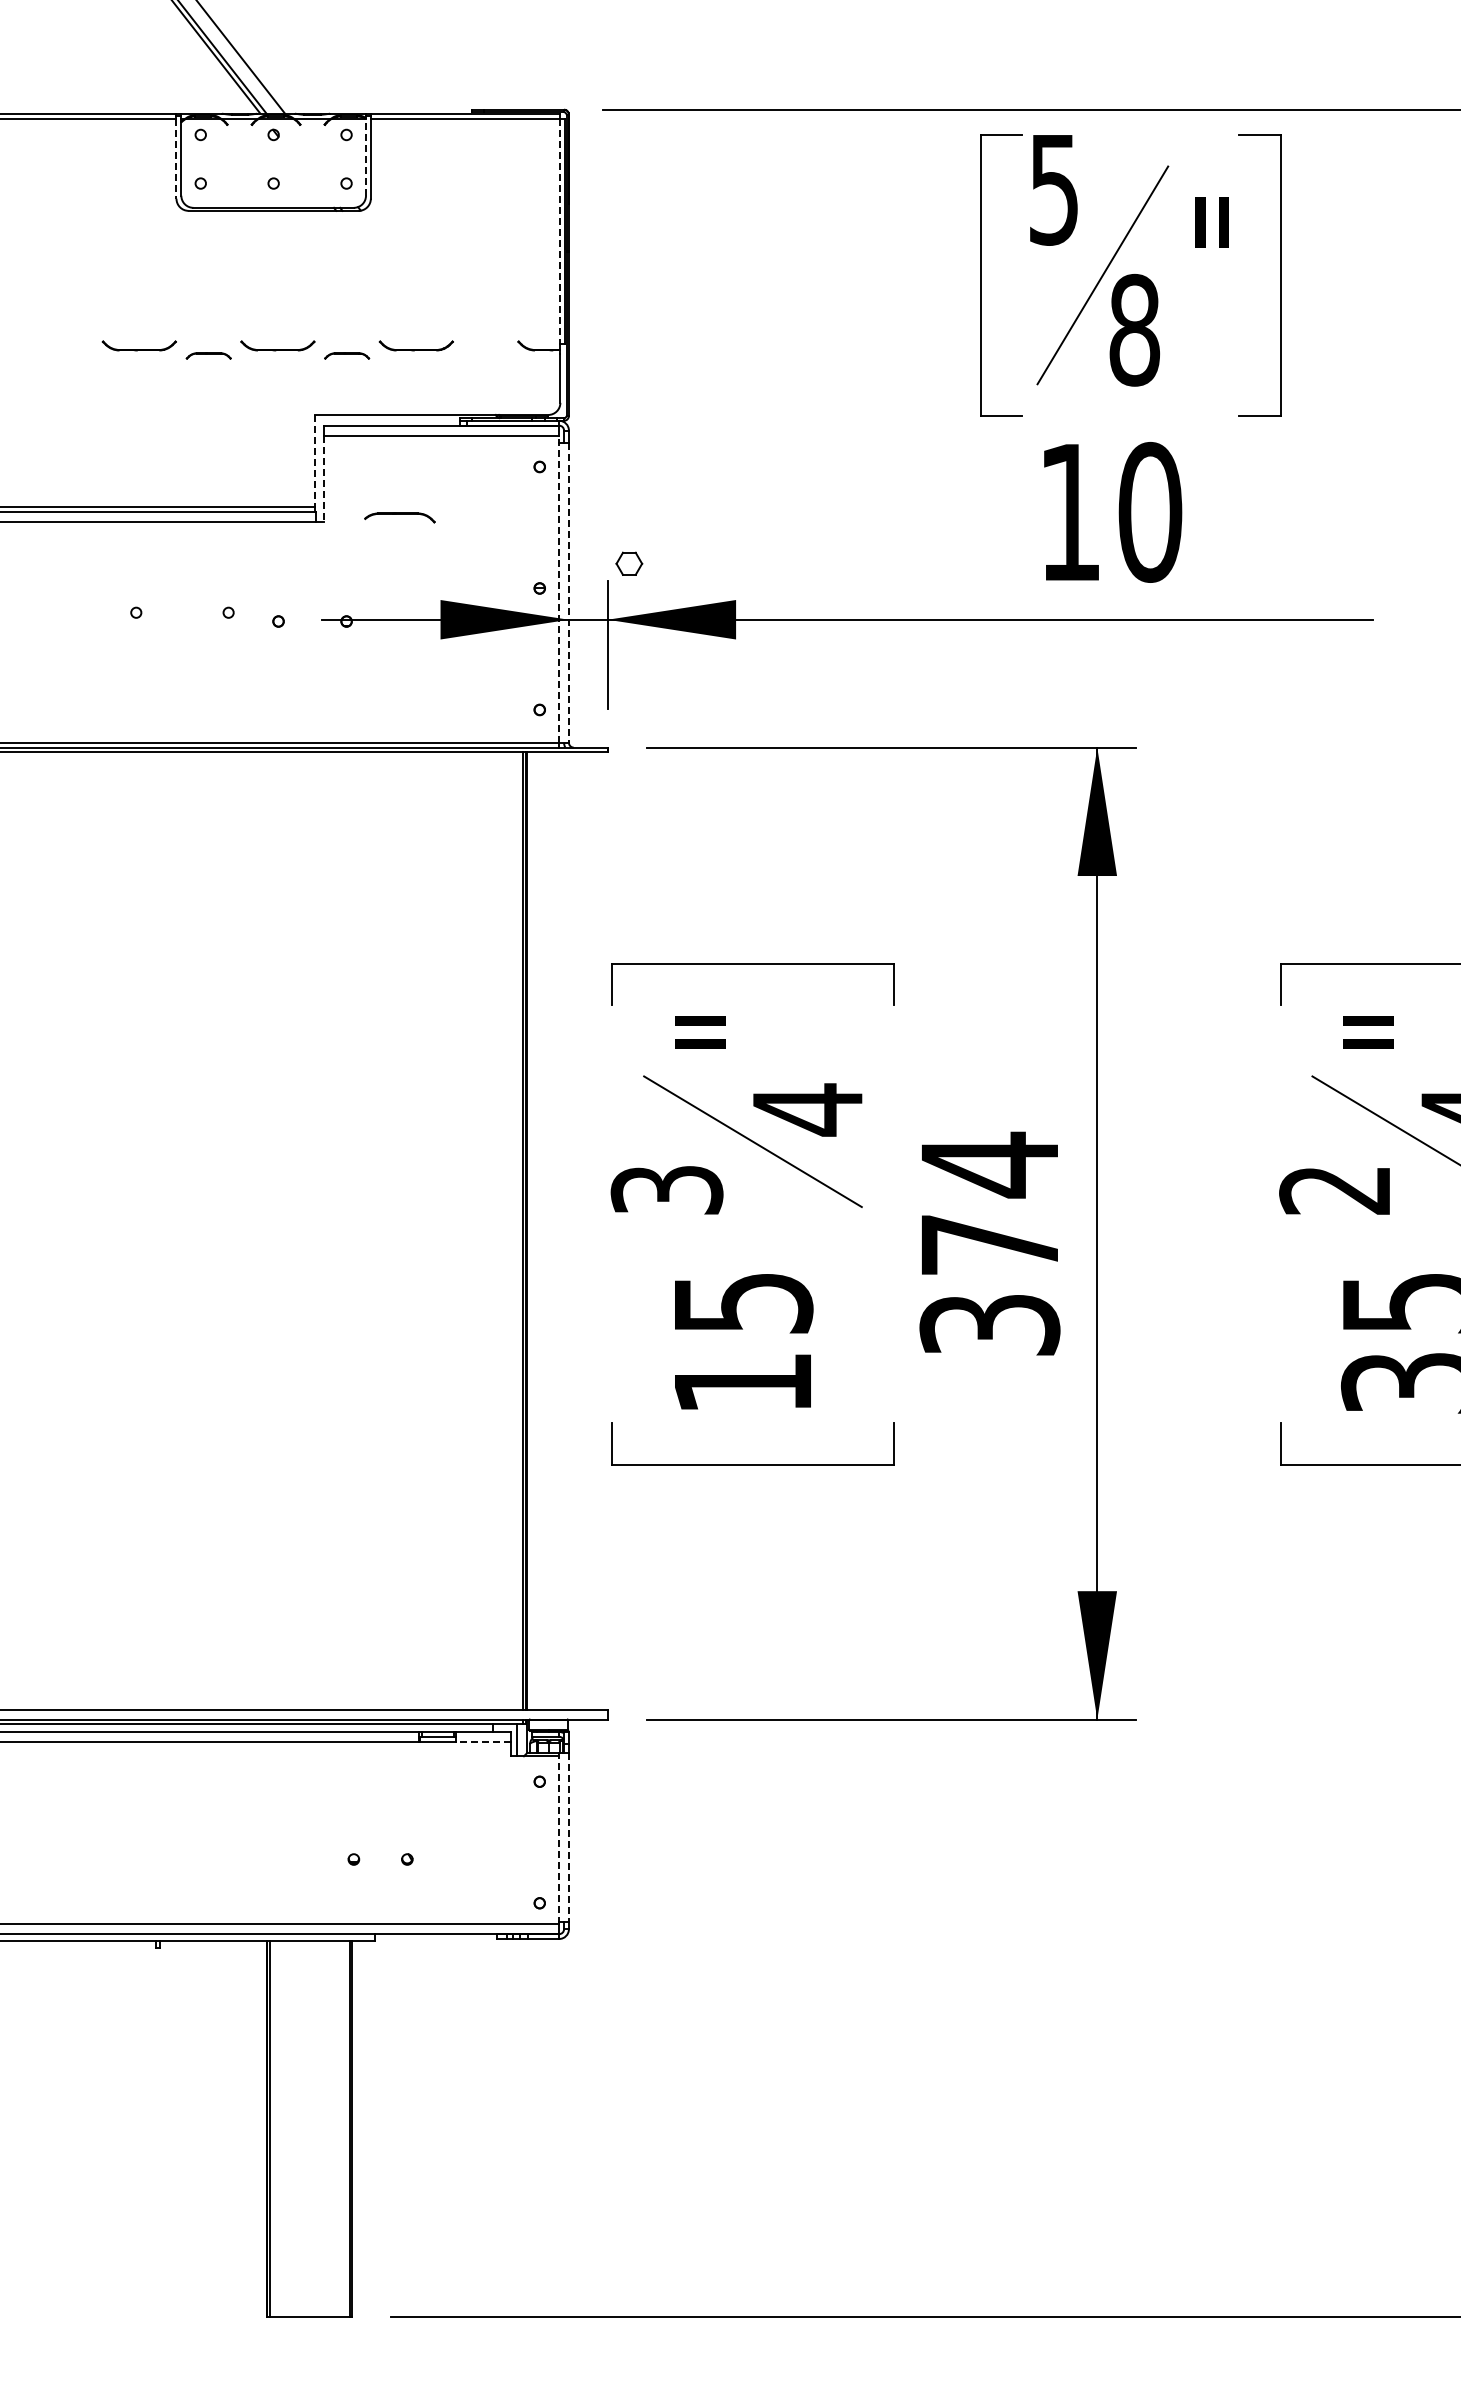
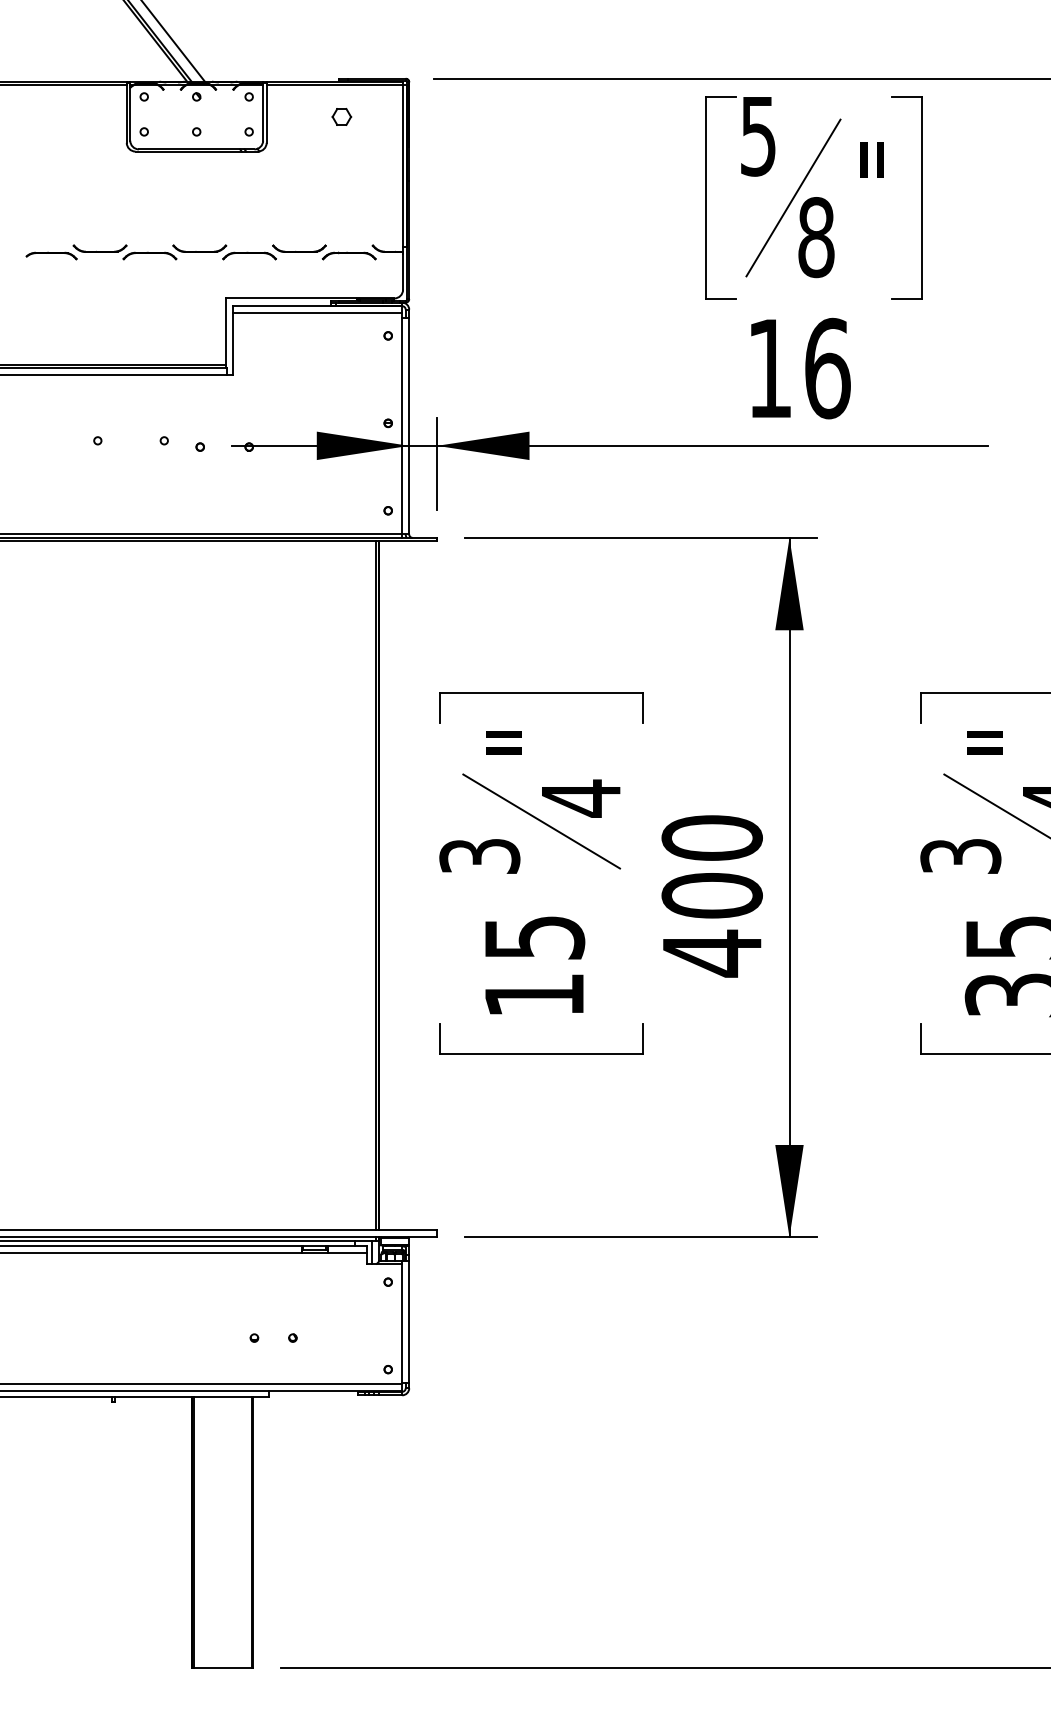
line: (366, 156) -> (263, 112), dashed -> solid
line: (176, 159) -> (126, 114), dashed -> solid
line: (560, 231) -> (403, 166), dashed -> solid
part: (208, 355) -> (149, 255), size x1.67
part: (346, 355) -> (249, 255), size x1.67
part: (485, 355) -> (349, 255), added
line: (314, 461) -> (226, 331), dashed -> solid
line: (323, 479) -> (232, 344), dashed -> solid
text: (1150, 511) -> (827, 367), 10 -> 16
part: (399, 517) -> (51, 255), moved
part: (629, 563) -> (341, 116), moved
line: (559, 589) -> (402, 424), dashed -> solid
line: (568, 593) -> (408, 426), dashed -> solid
text: (1335, 1190) -> (960, 856), 2 -> 3
text: (989, 1244) -> (711, 895), 374 -> 400
line: (482, 1741) -> (347, 1253), dashed -> solid
line: (568, 1837) -> (408, 1322), dashed -> solid
line: (559, 1840) -> (402, 1324), dashed -> solid

